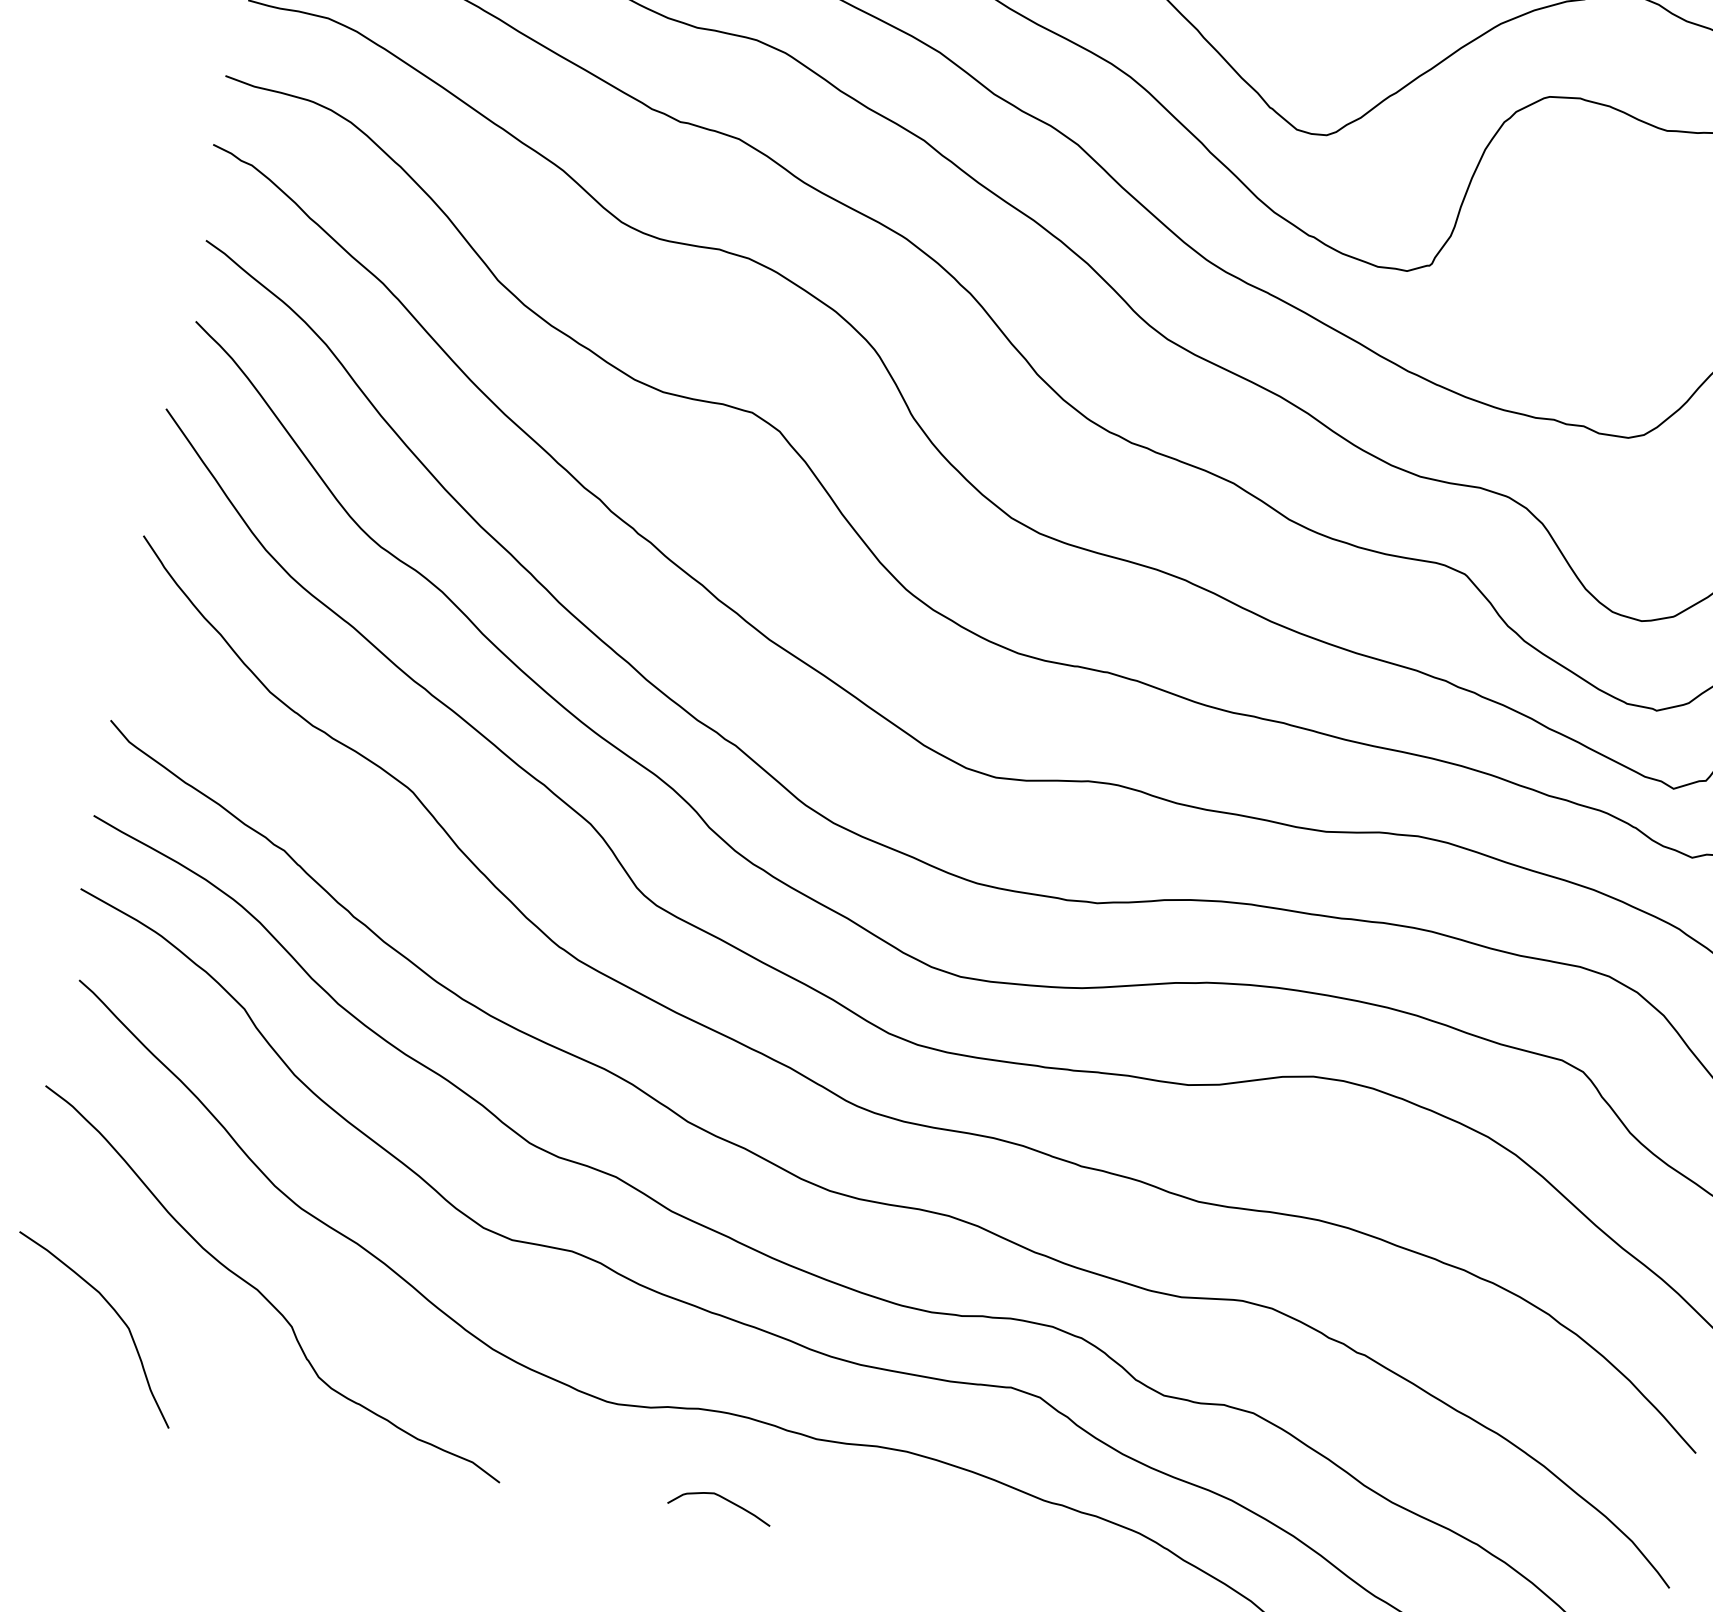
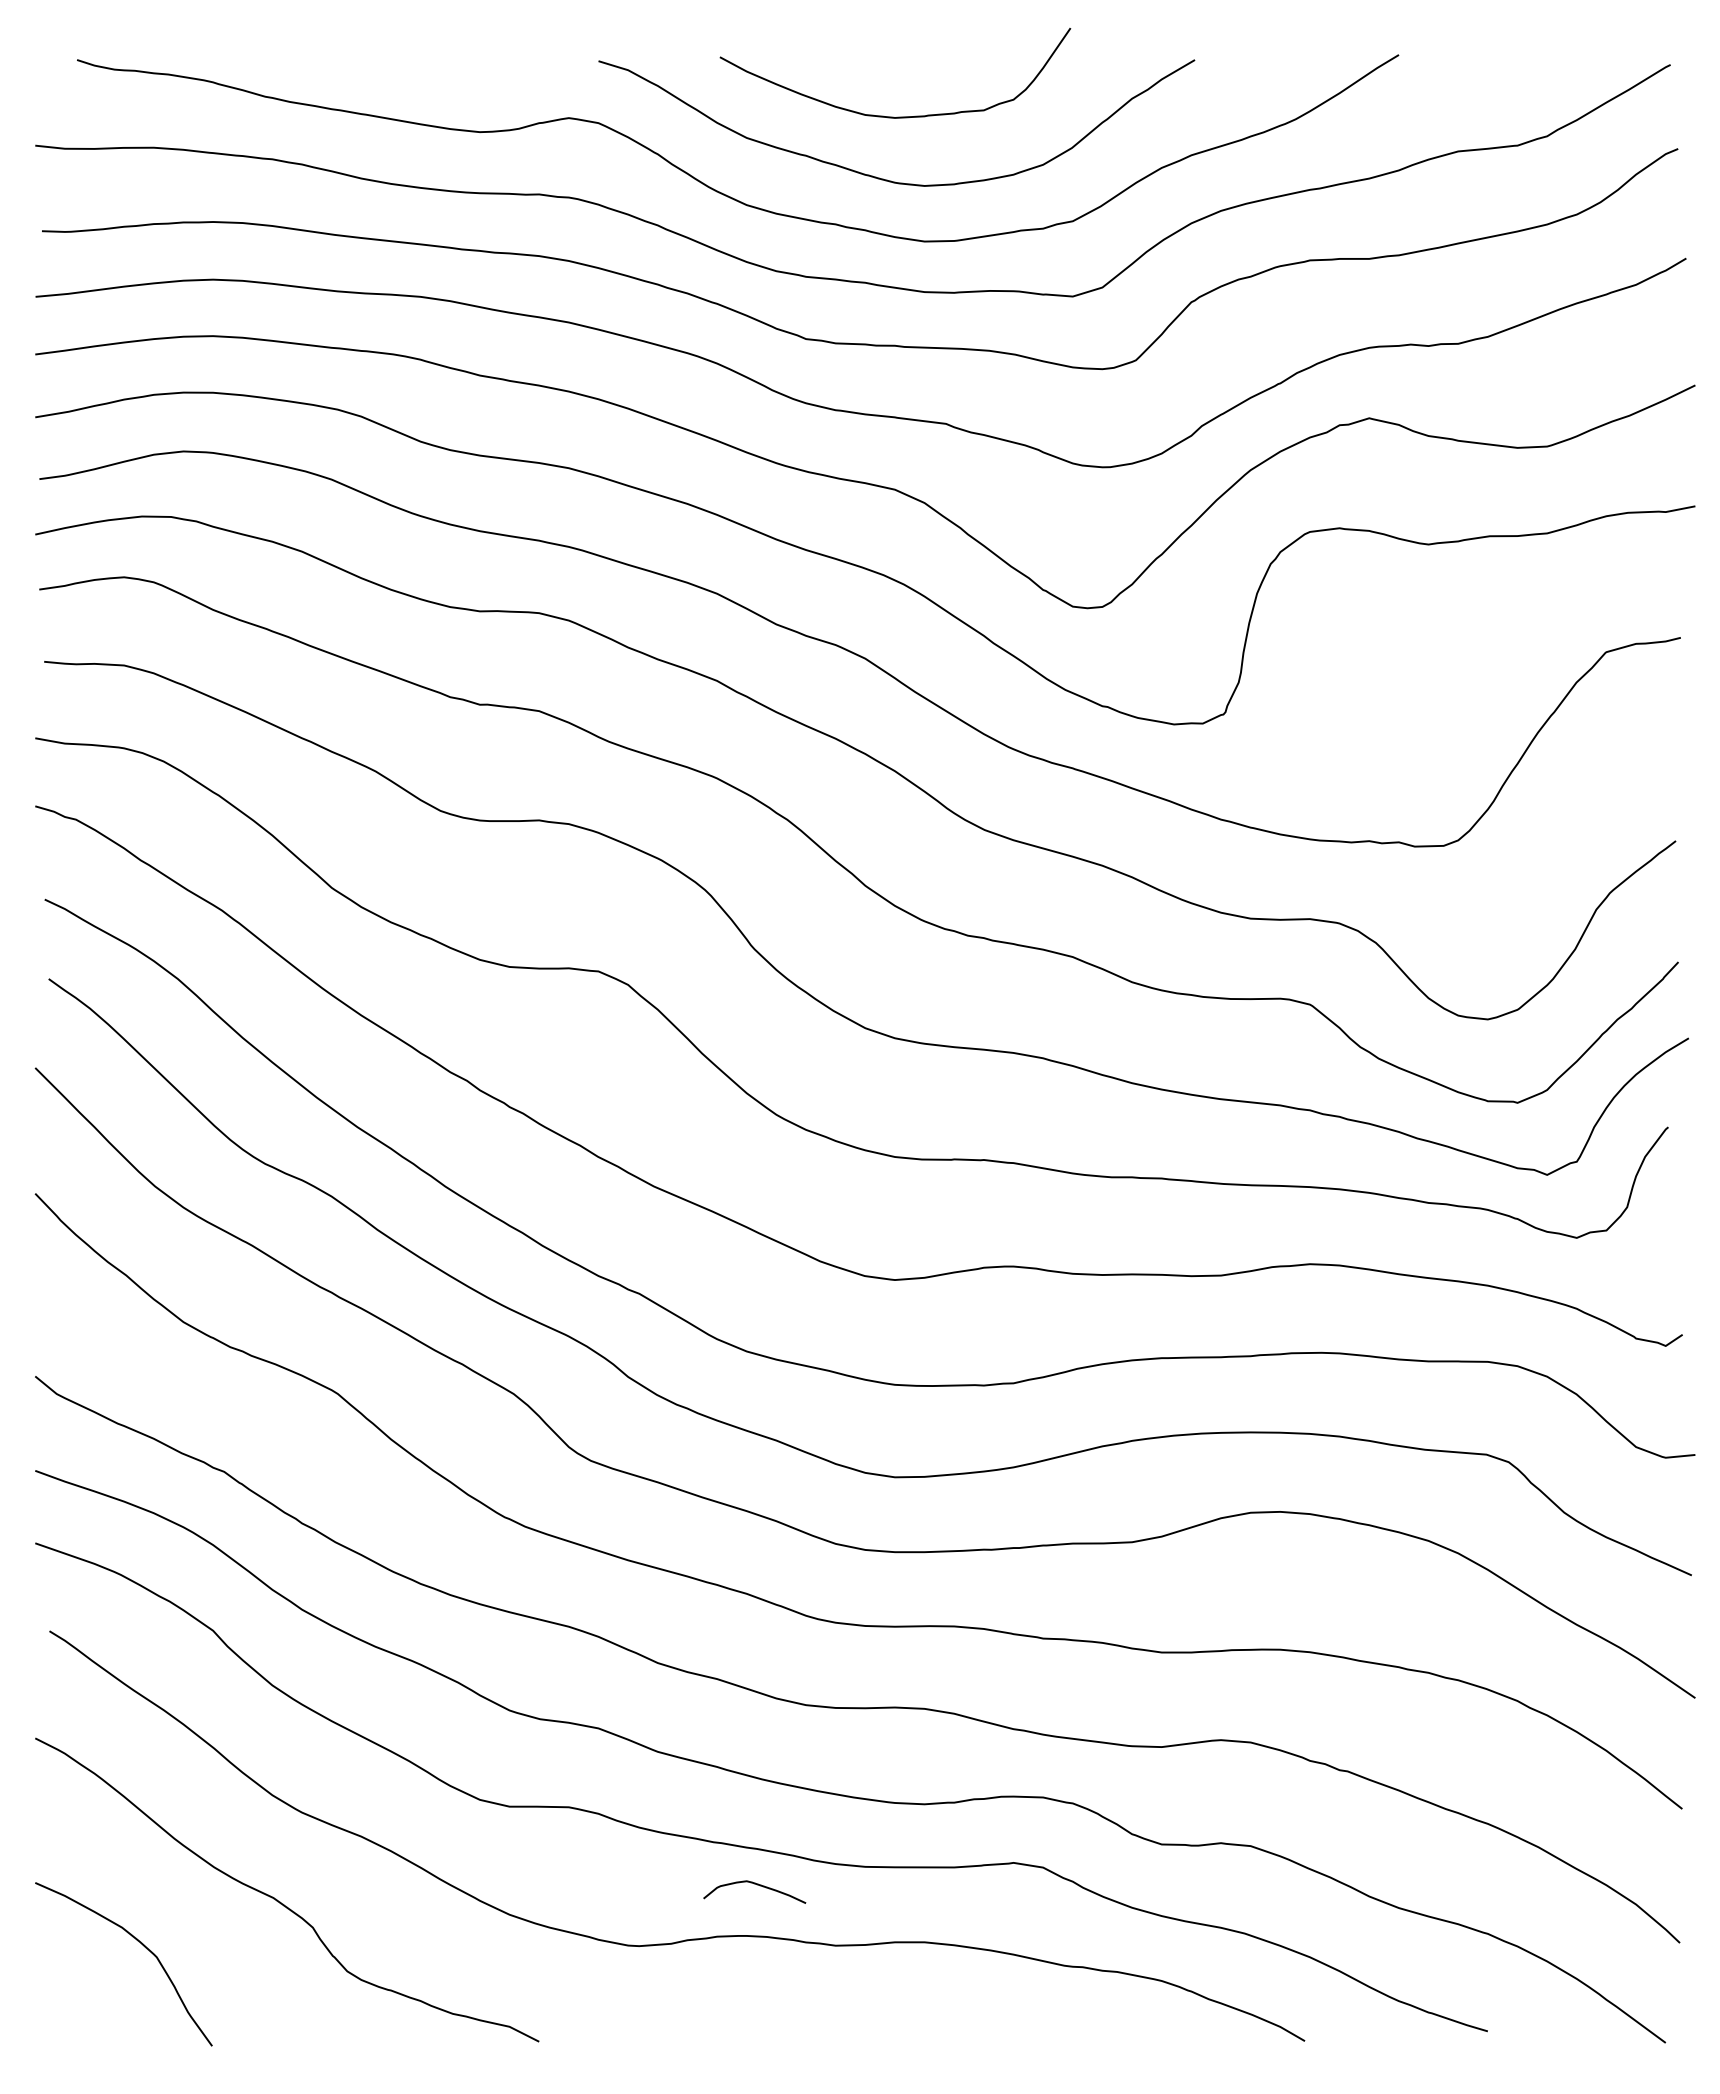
curve: (724, 1499) -> (757, 1885), moved

